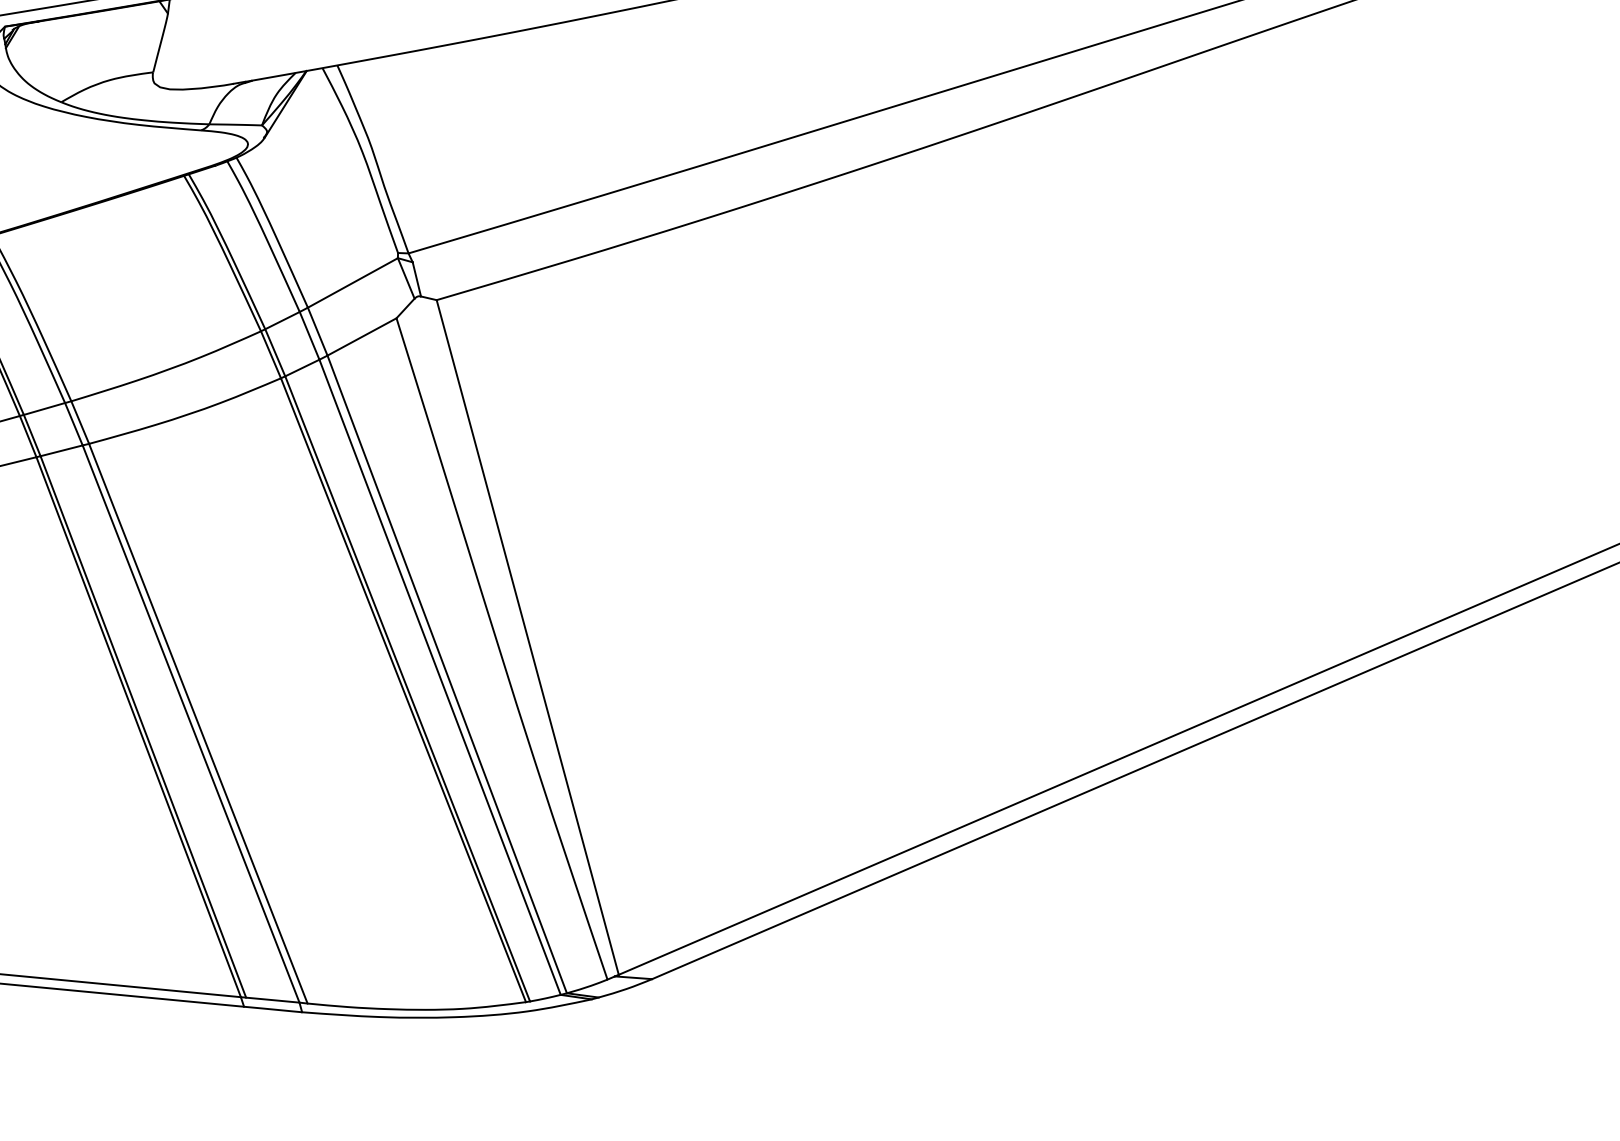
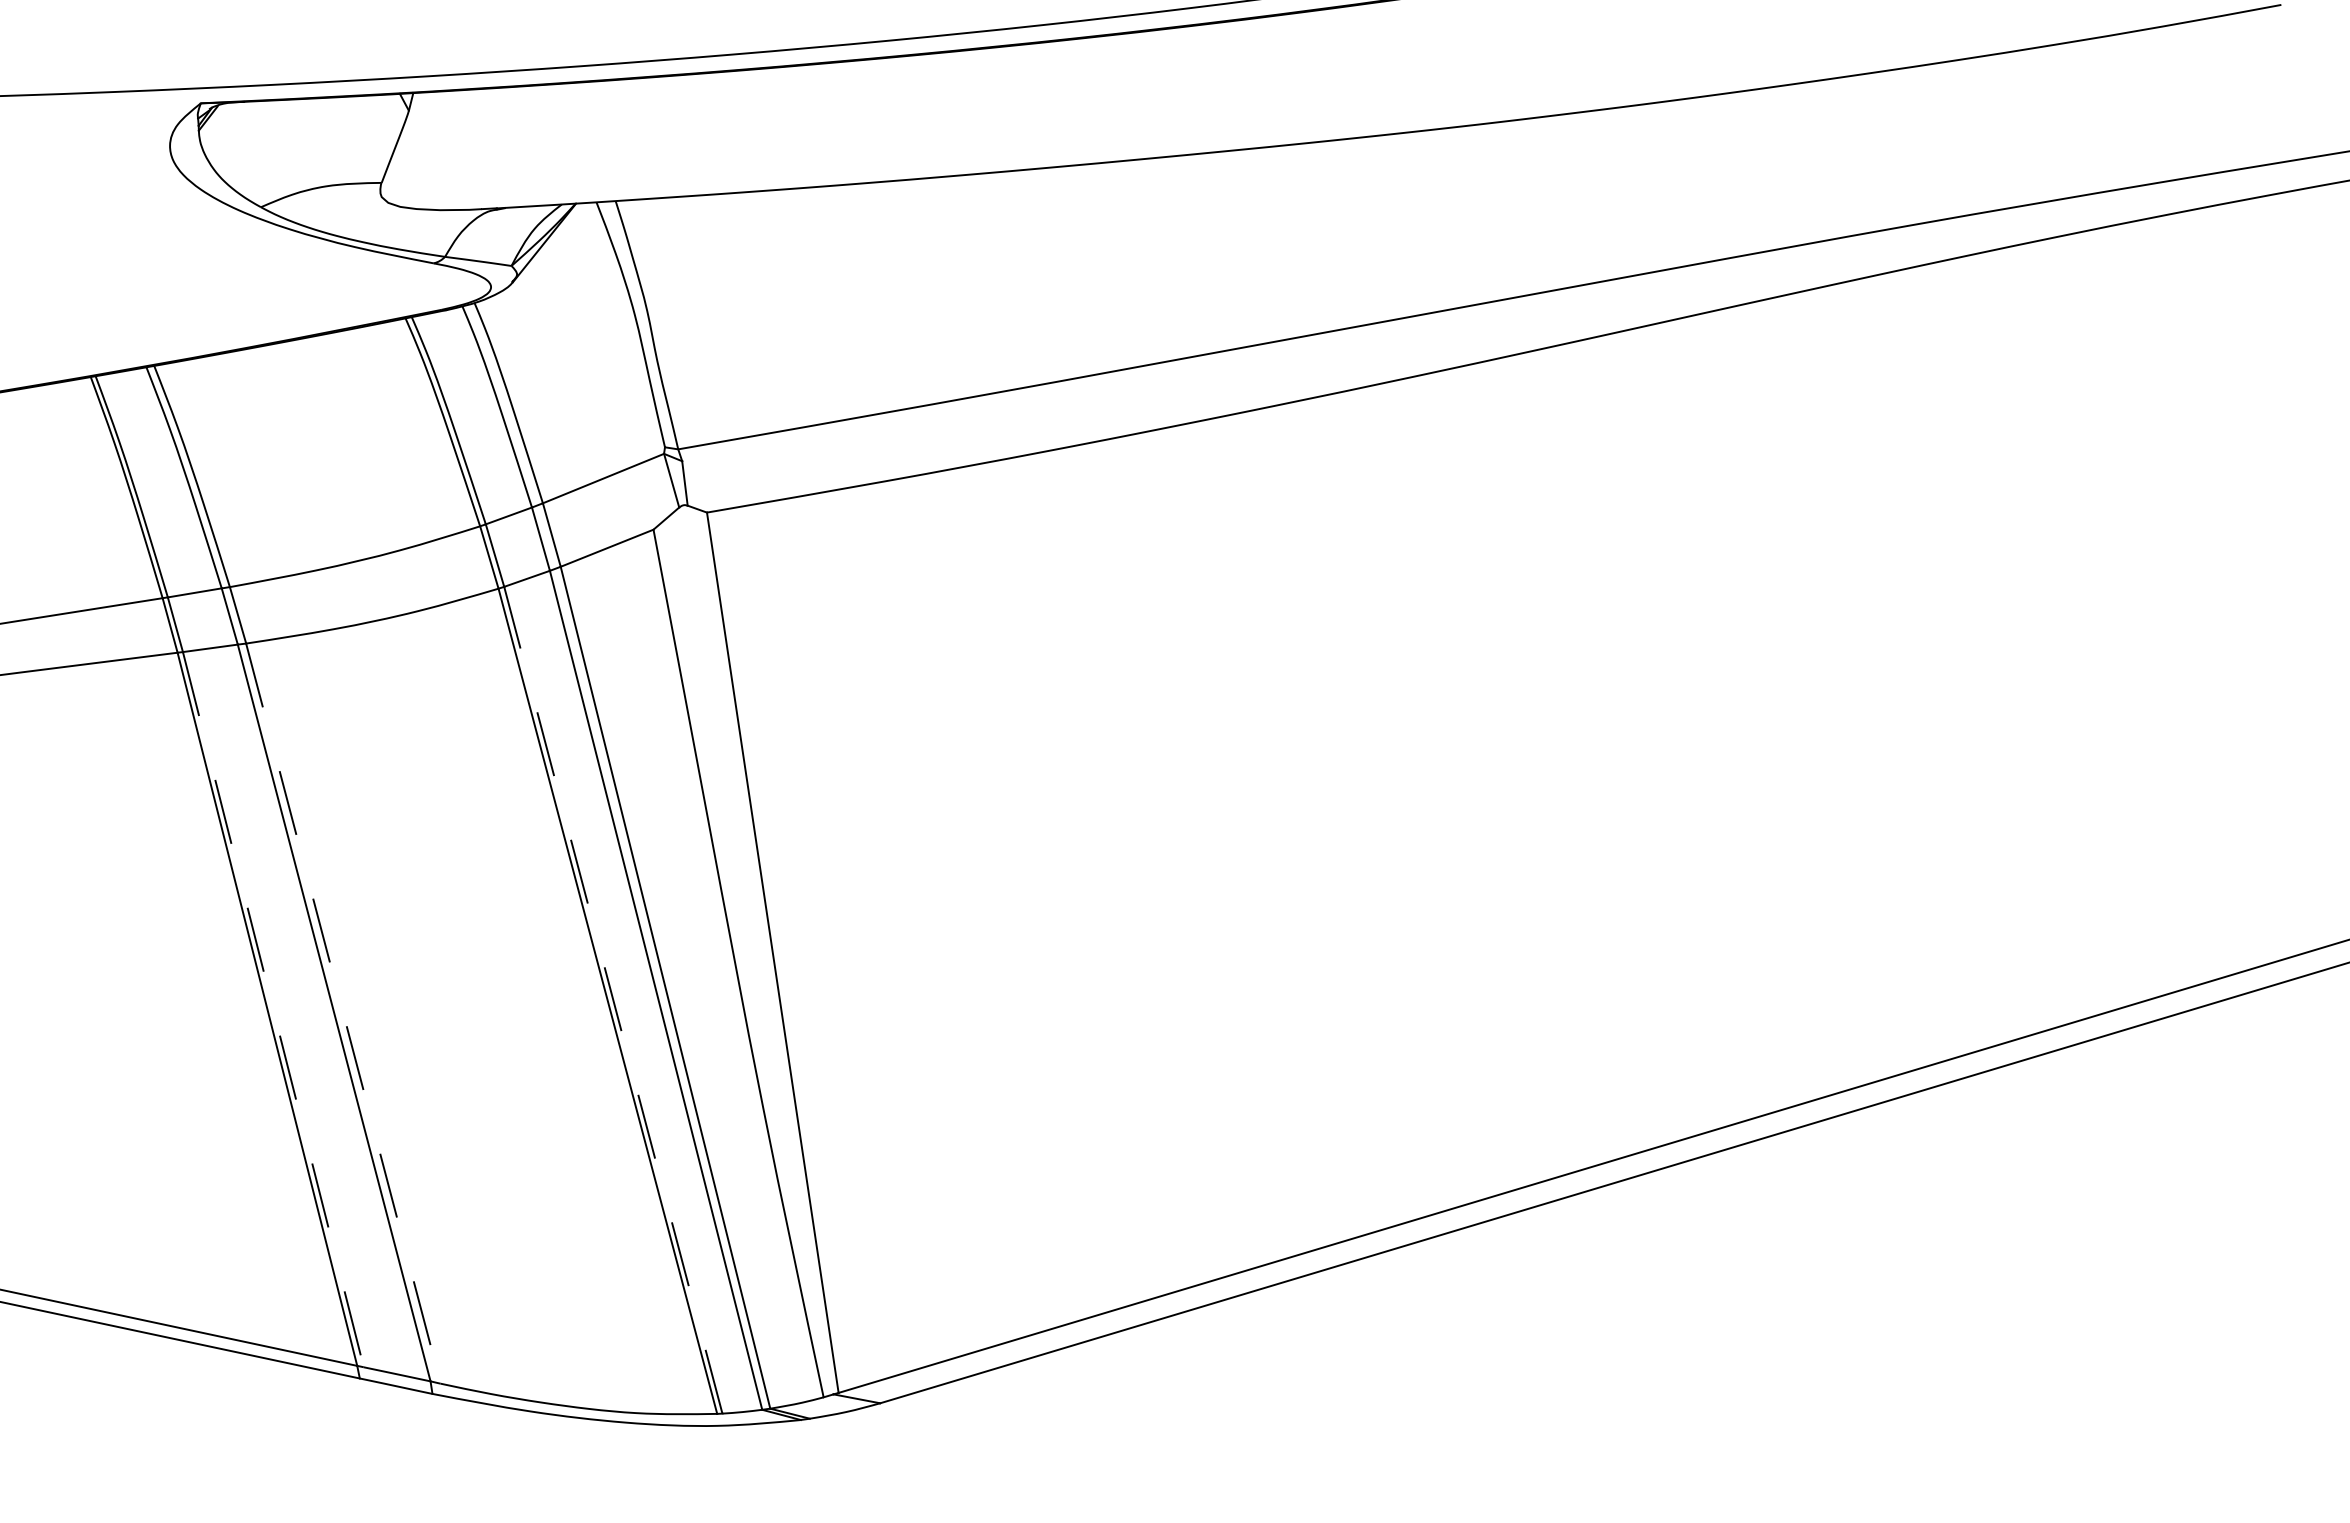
line: (407, 689) -> (613, 1000), solid -> dashed
line: (198, 723) -> (343, 1013), solid -> dashed
line: (143, 726) -> (273, 1009), solid -> dashed

